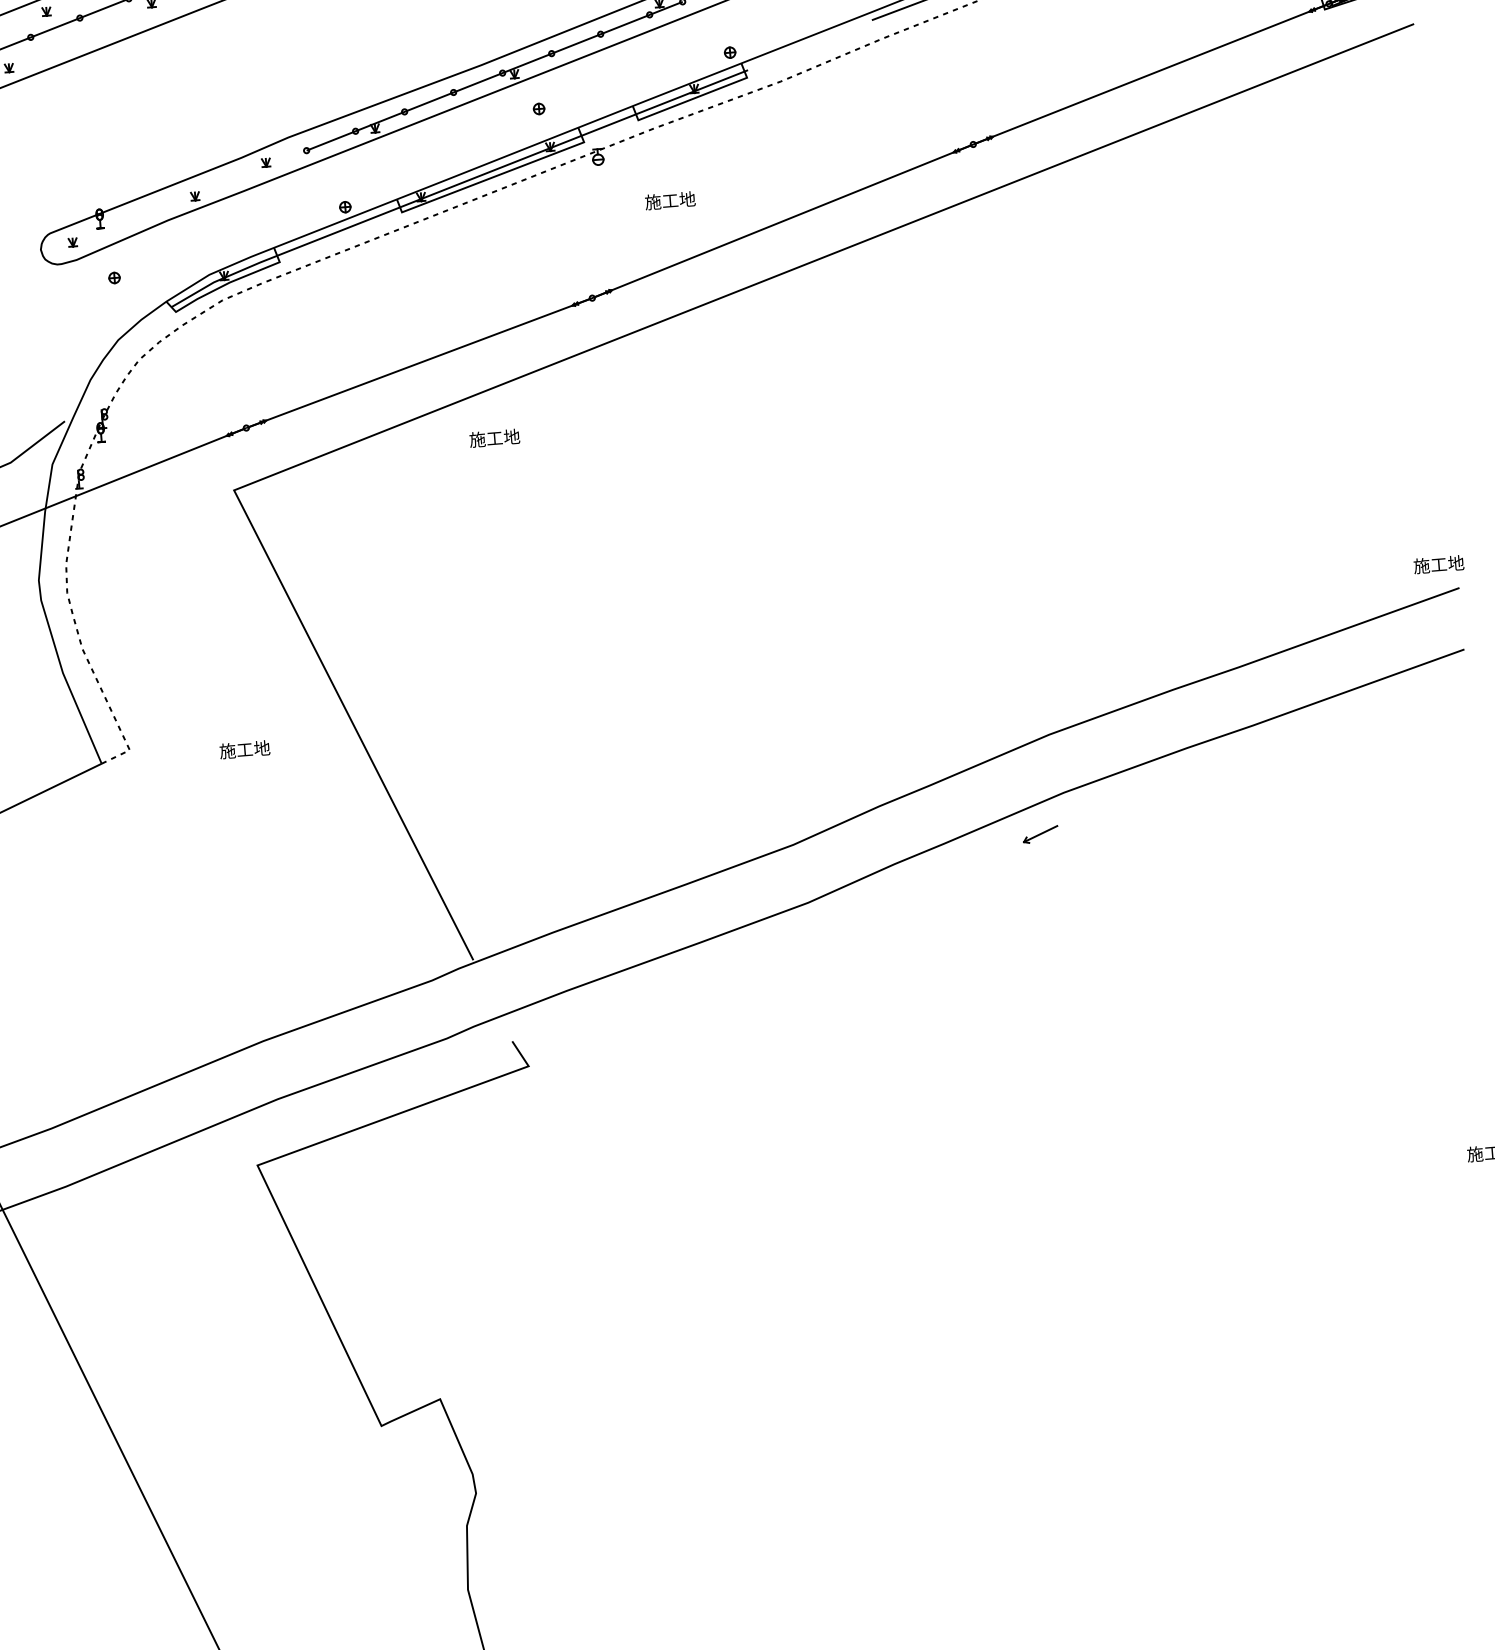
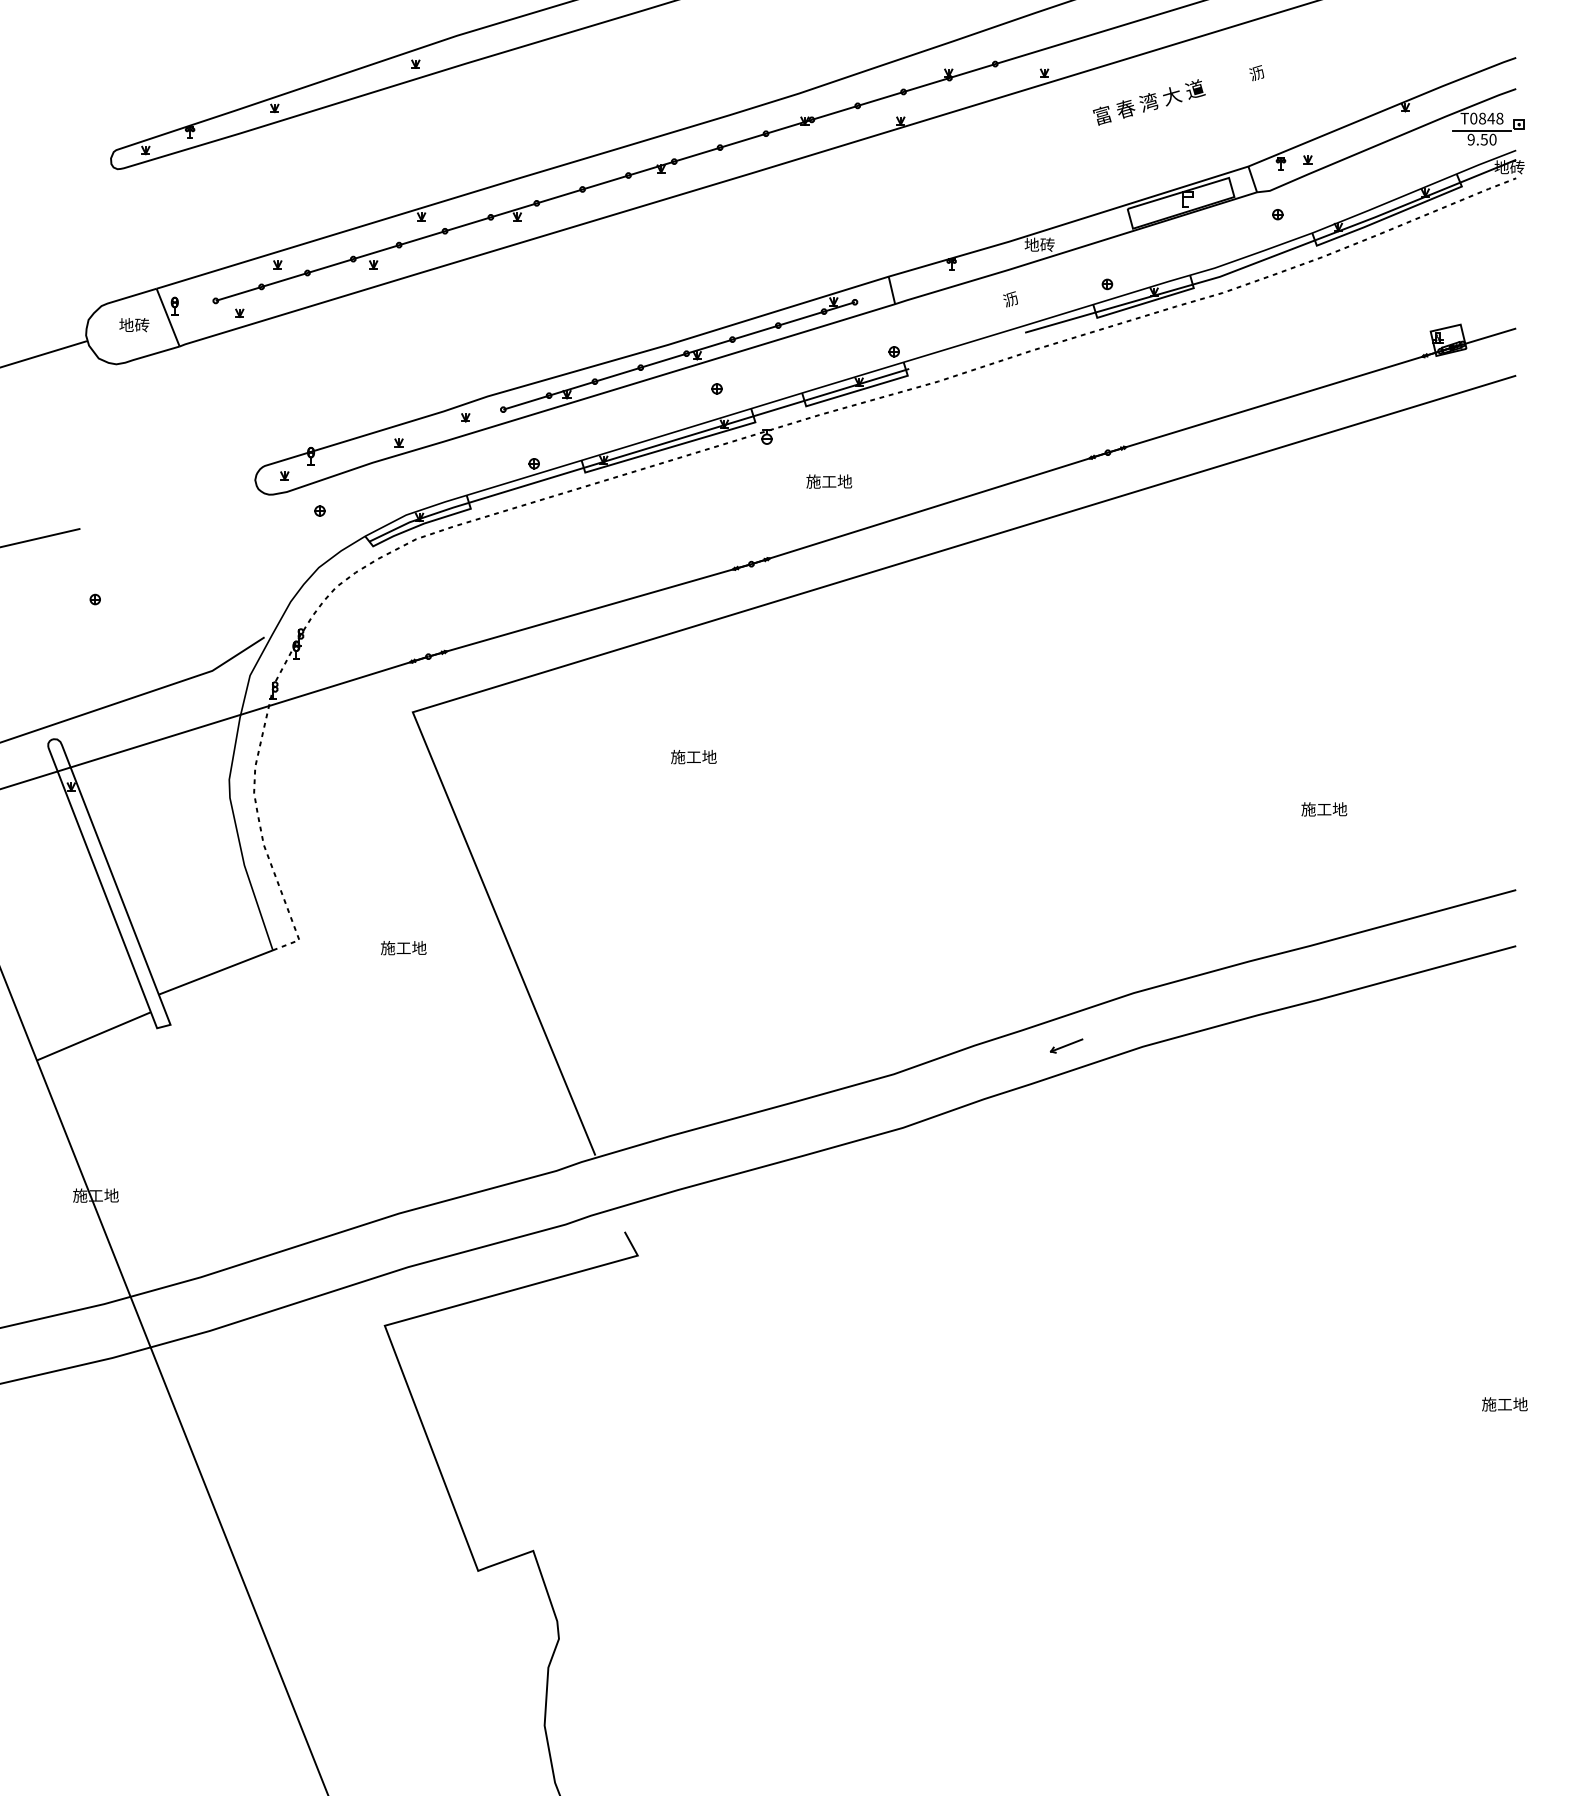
text: (494, 437) -> (693, 756), moved
text: (1439, 564) -> (1324, 809), moved
part: (1040, 834) -> (1066, 1045), moved

